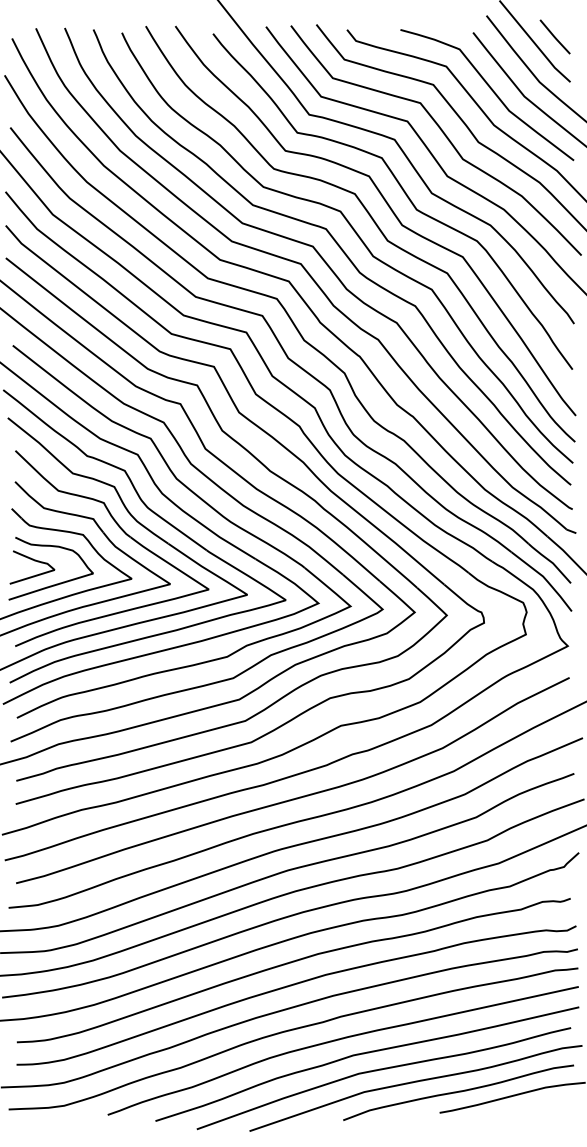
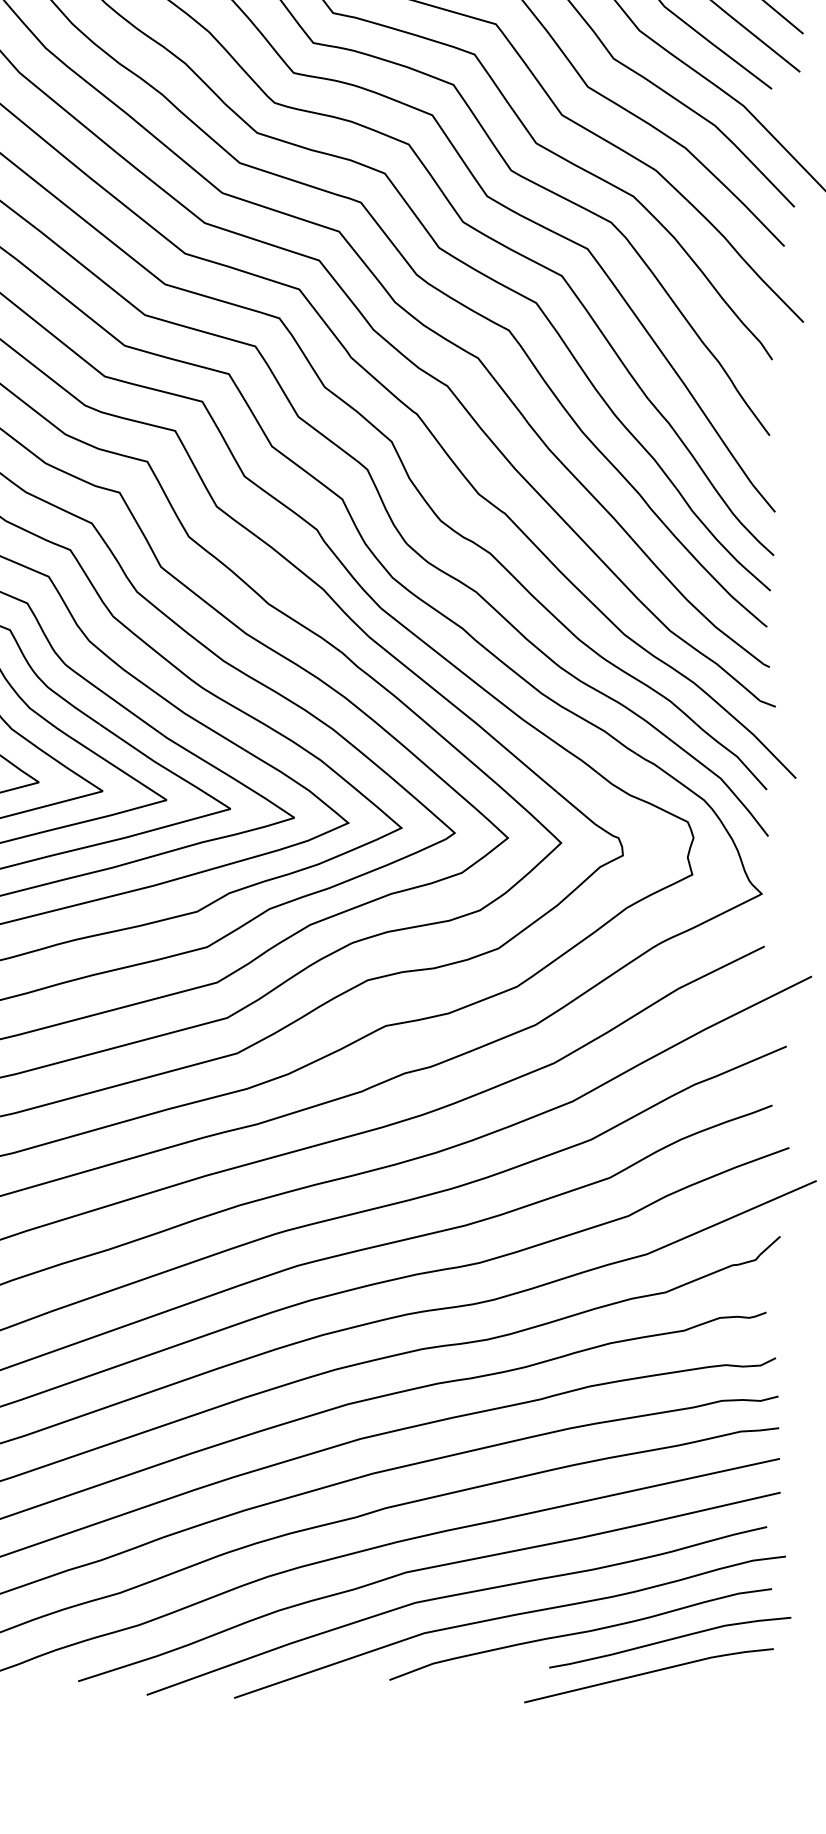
line: (499, 1116) -> (648, 1673), added

